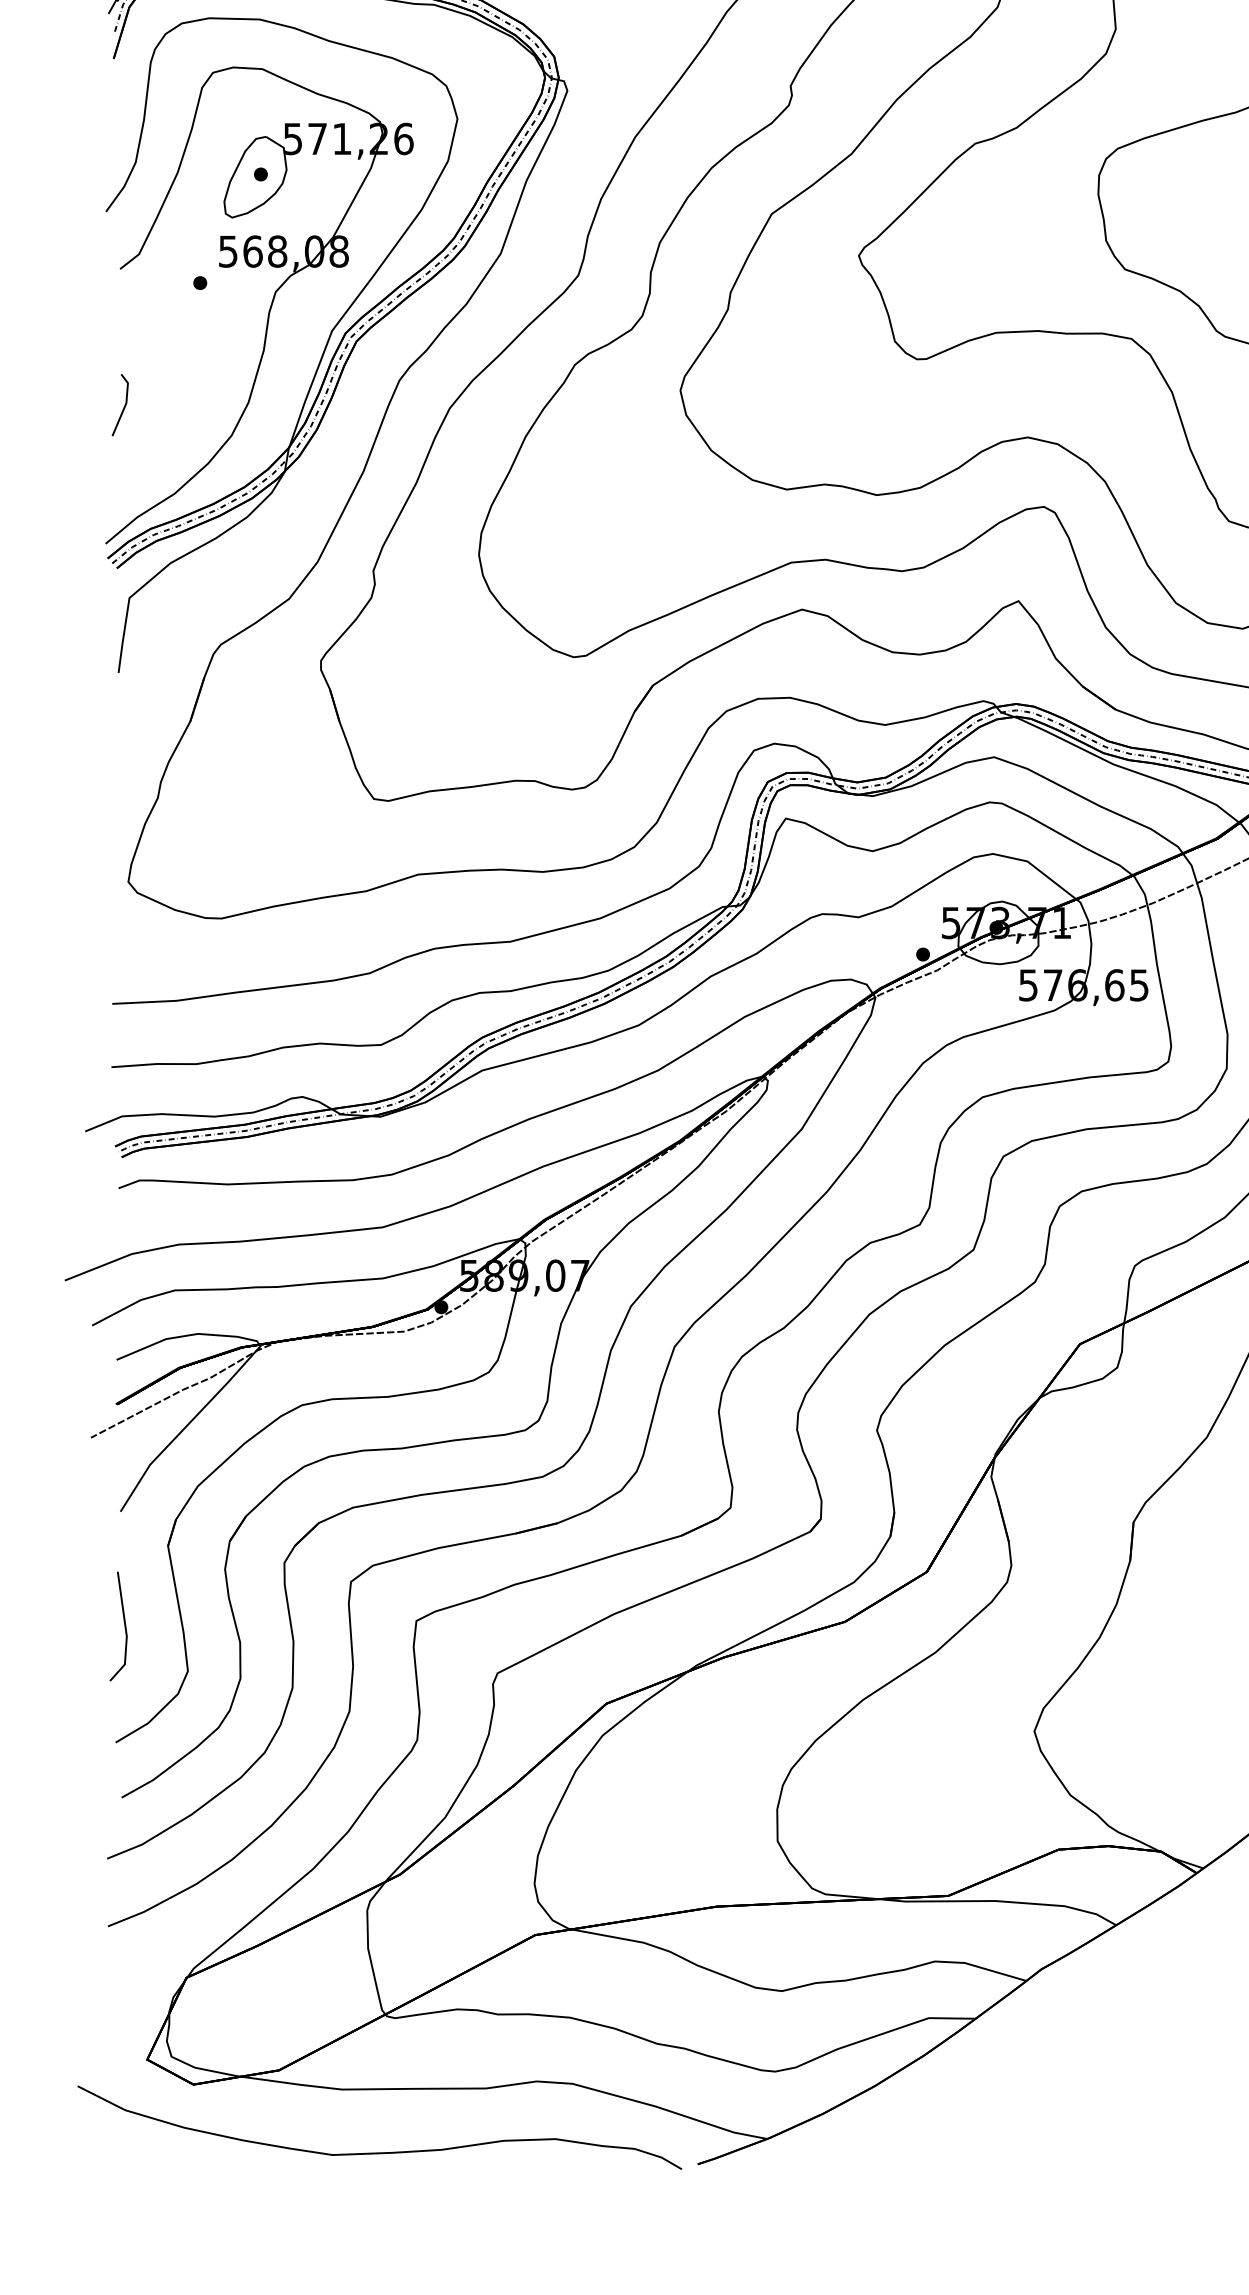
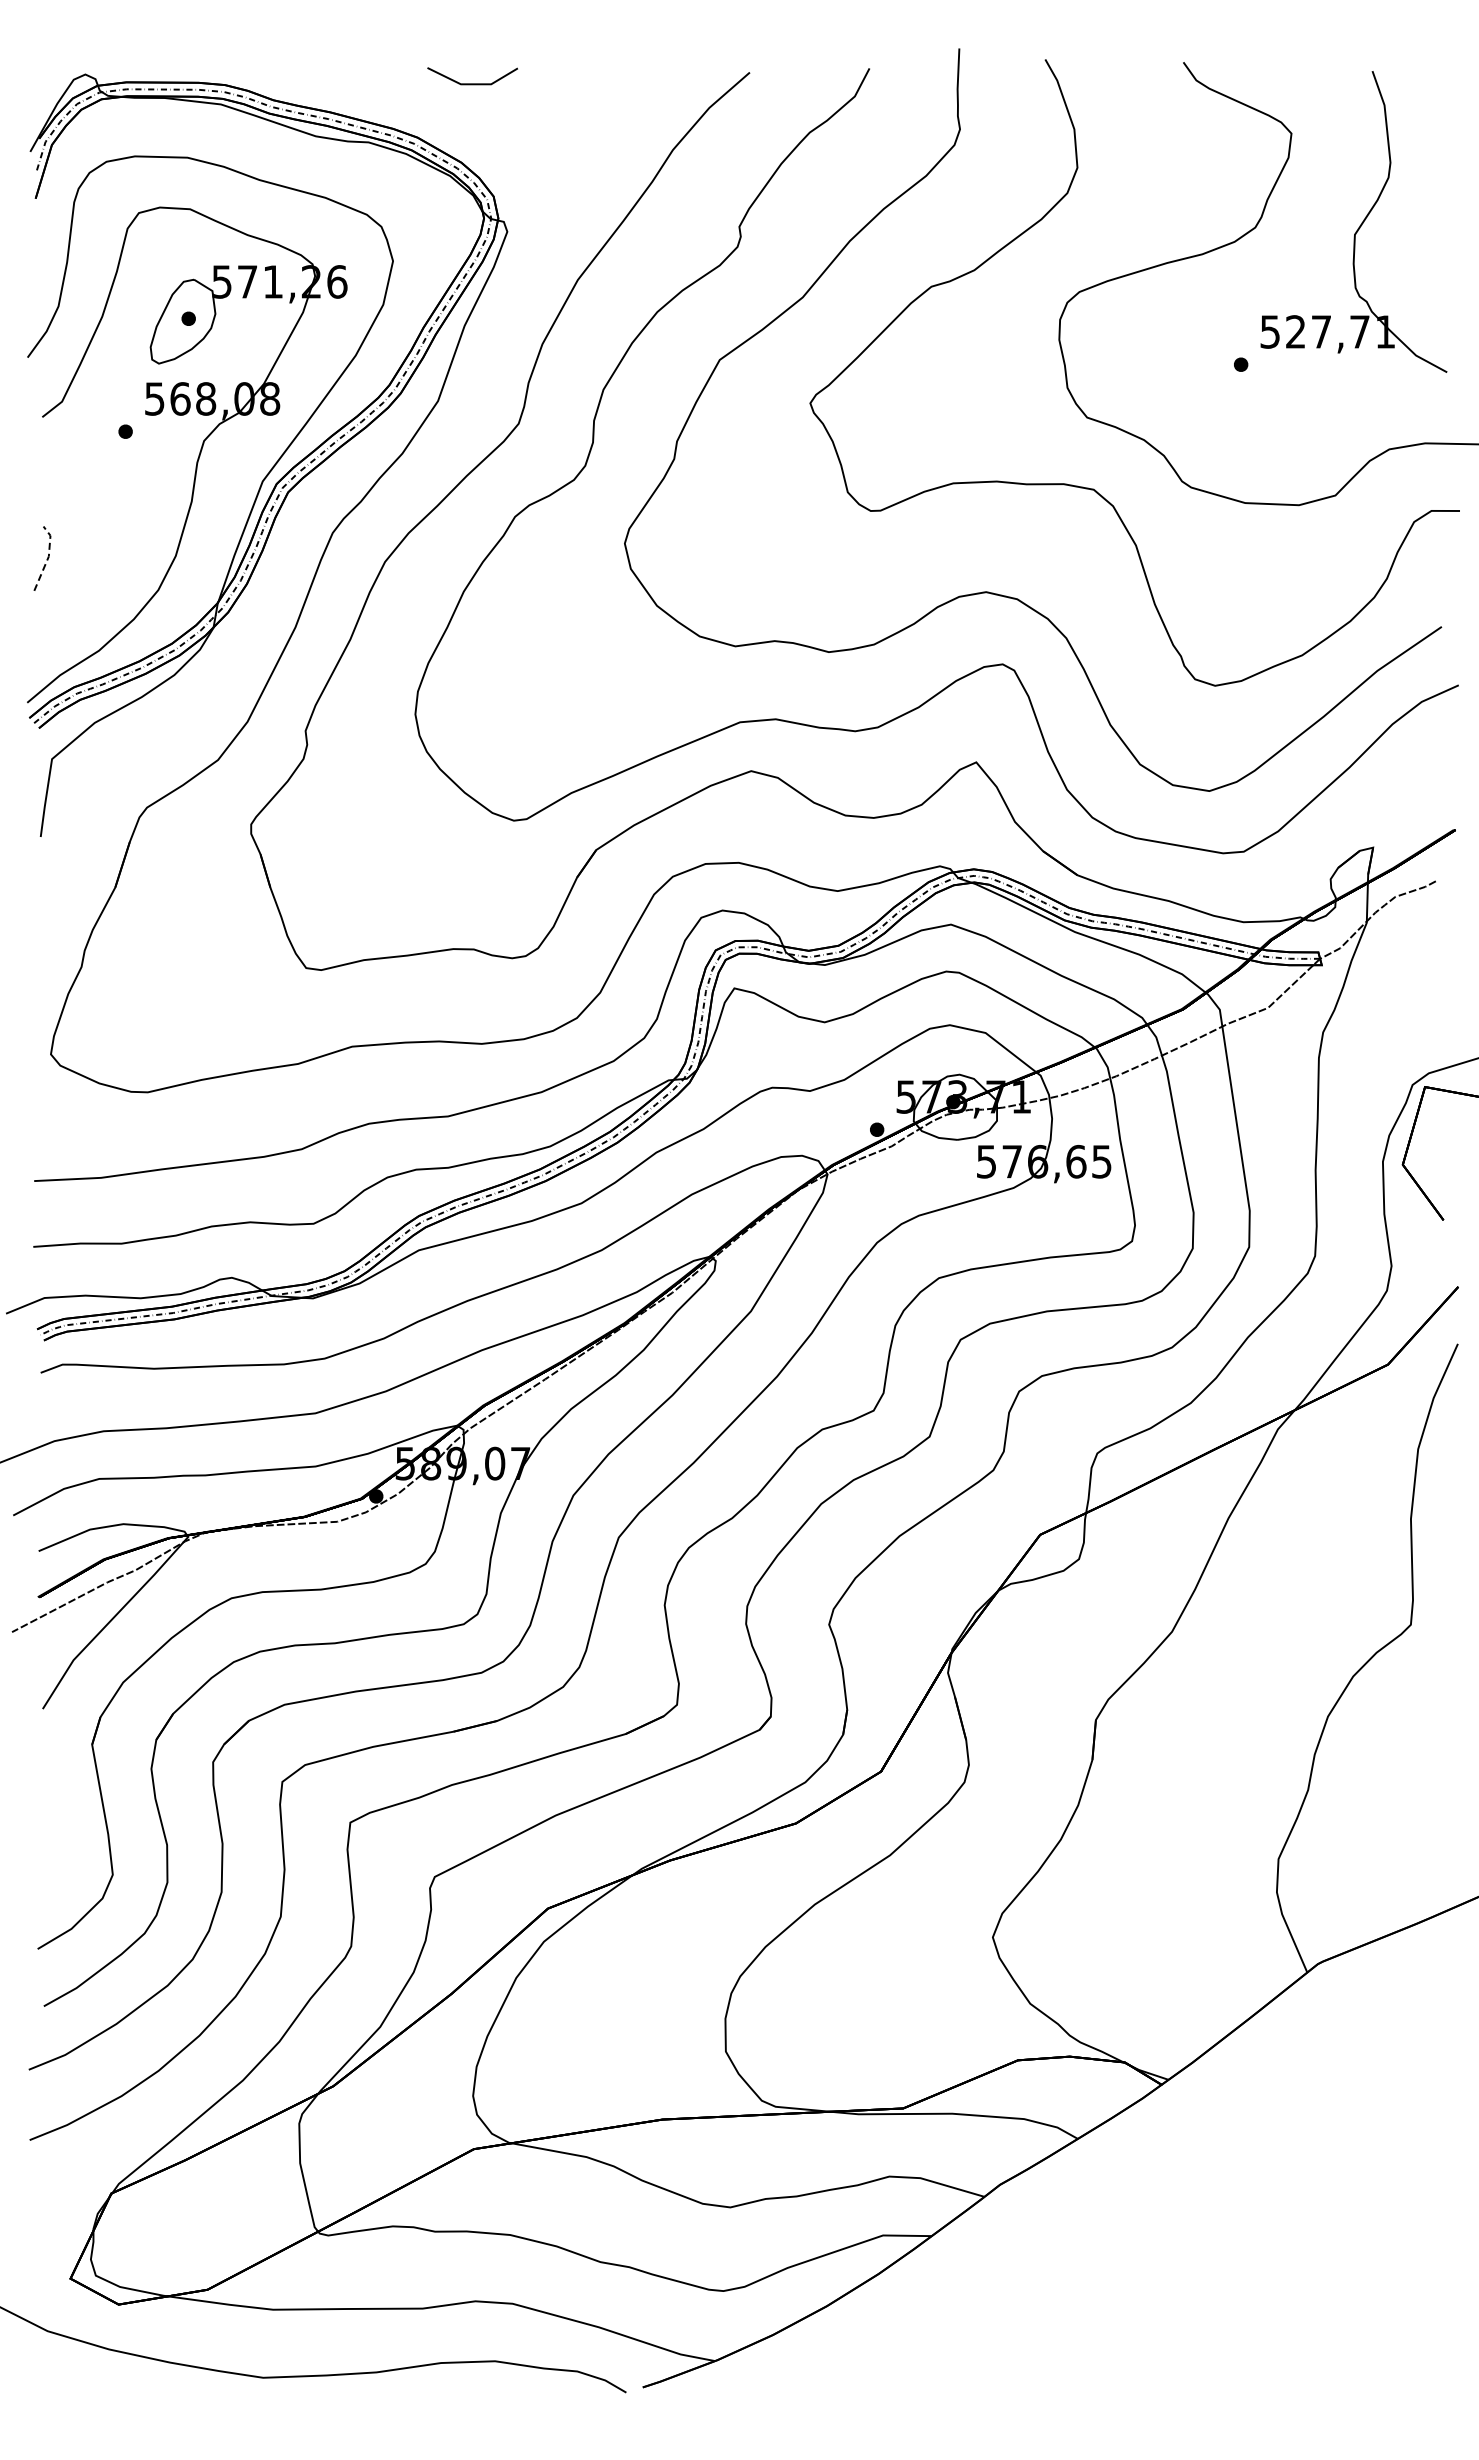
line: (126, 404) -> (48, 557), solid -> dashed
line: (124, 1625) -> (46, 1827), removed

